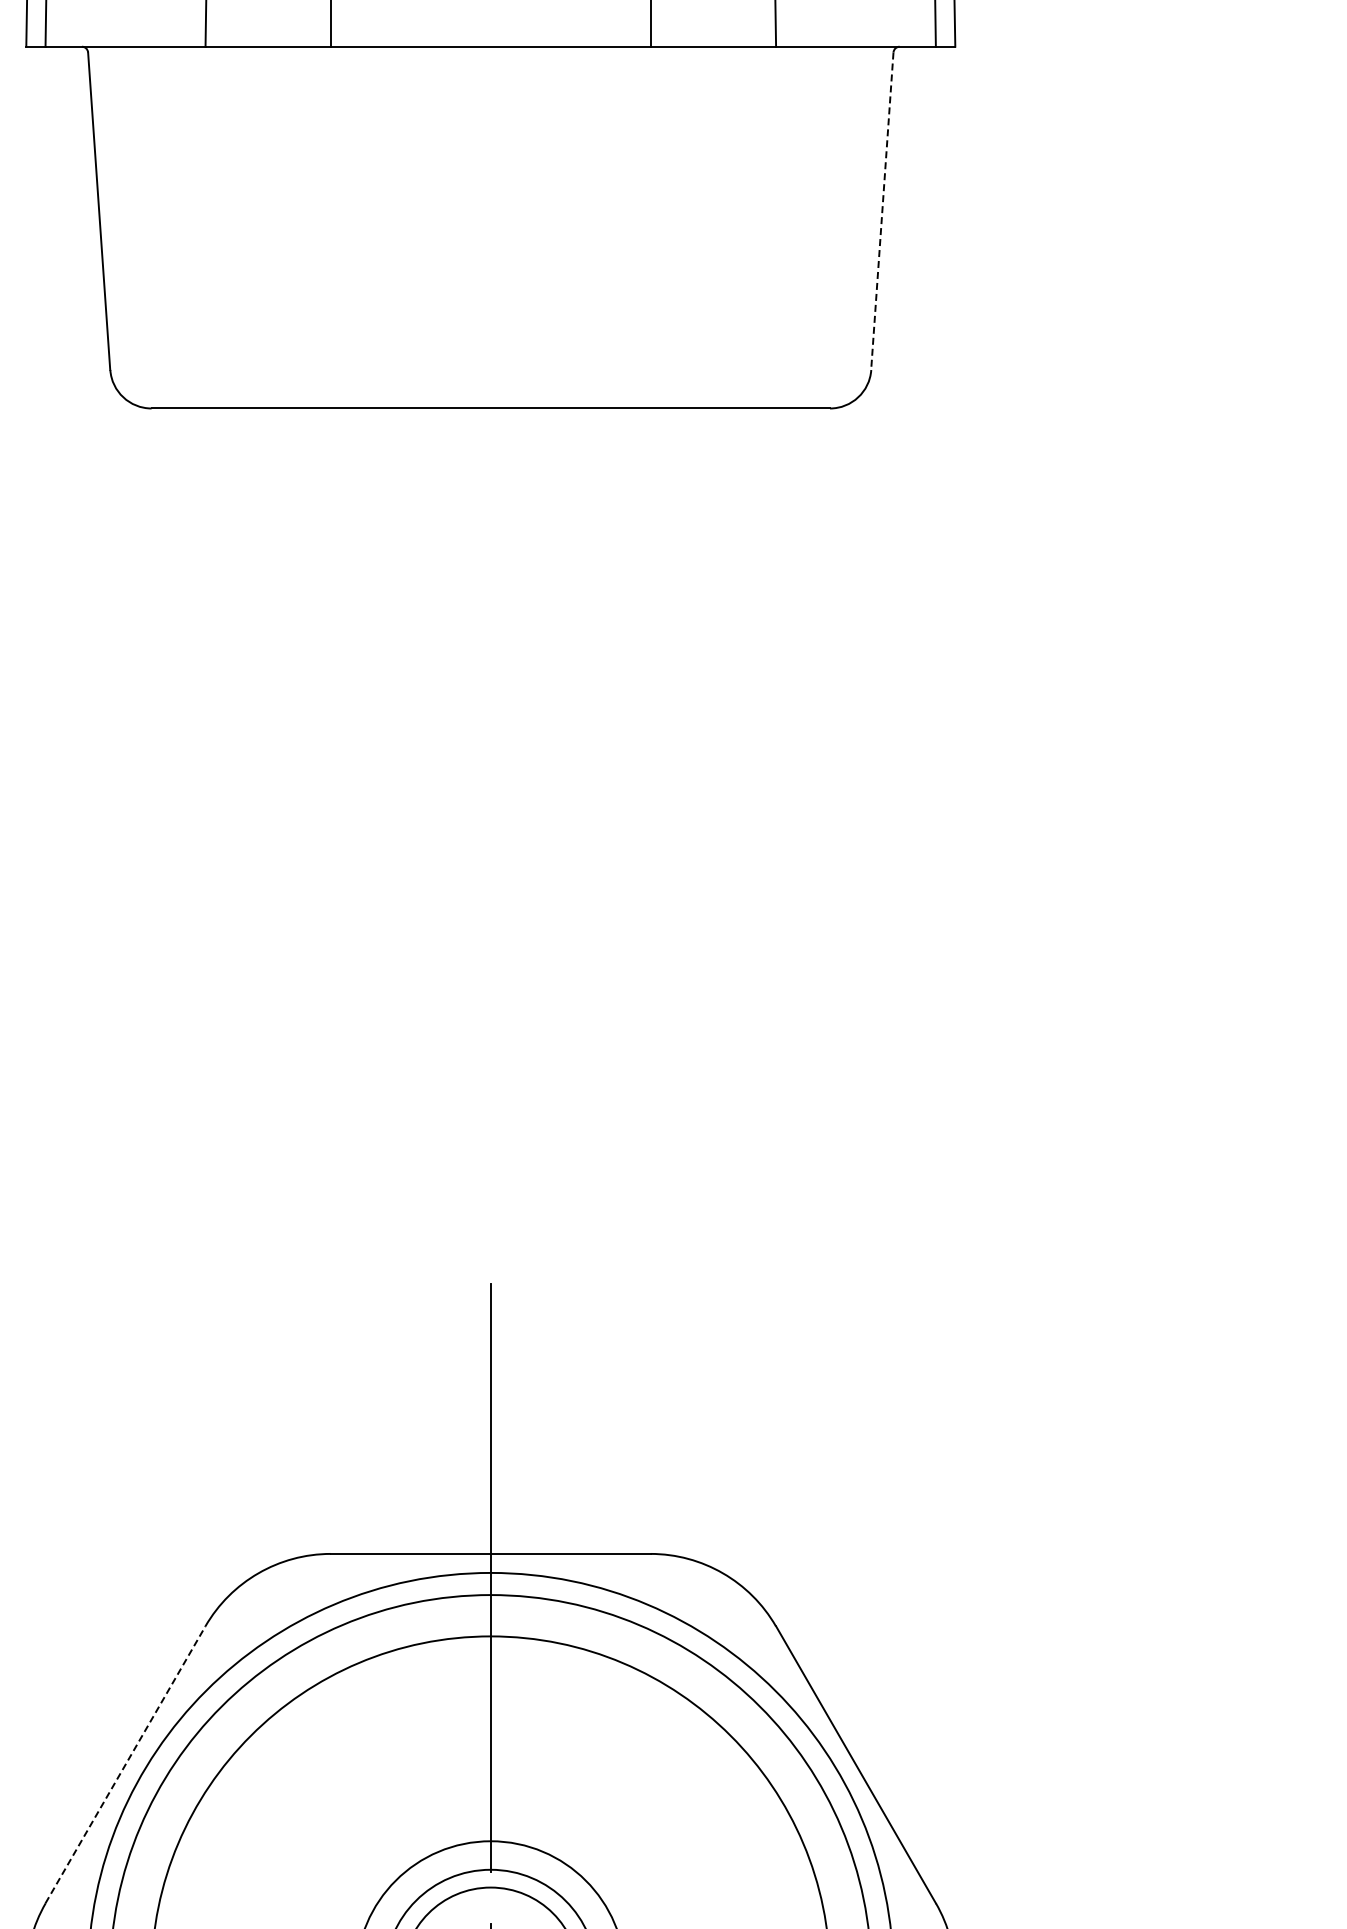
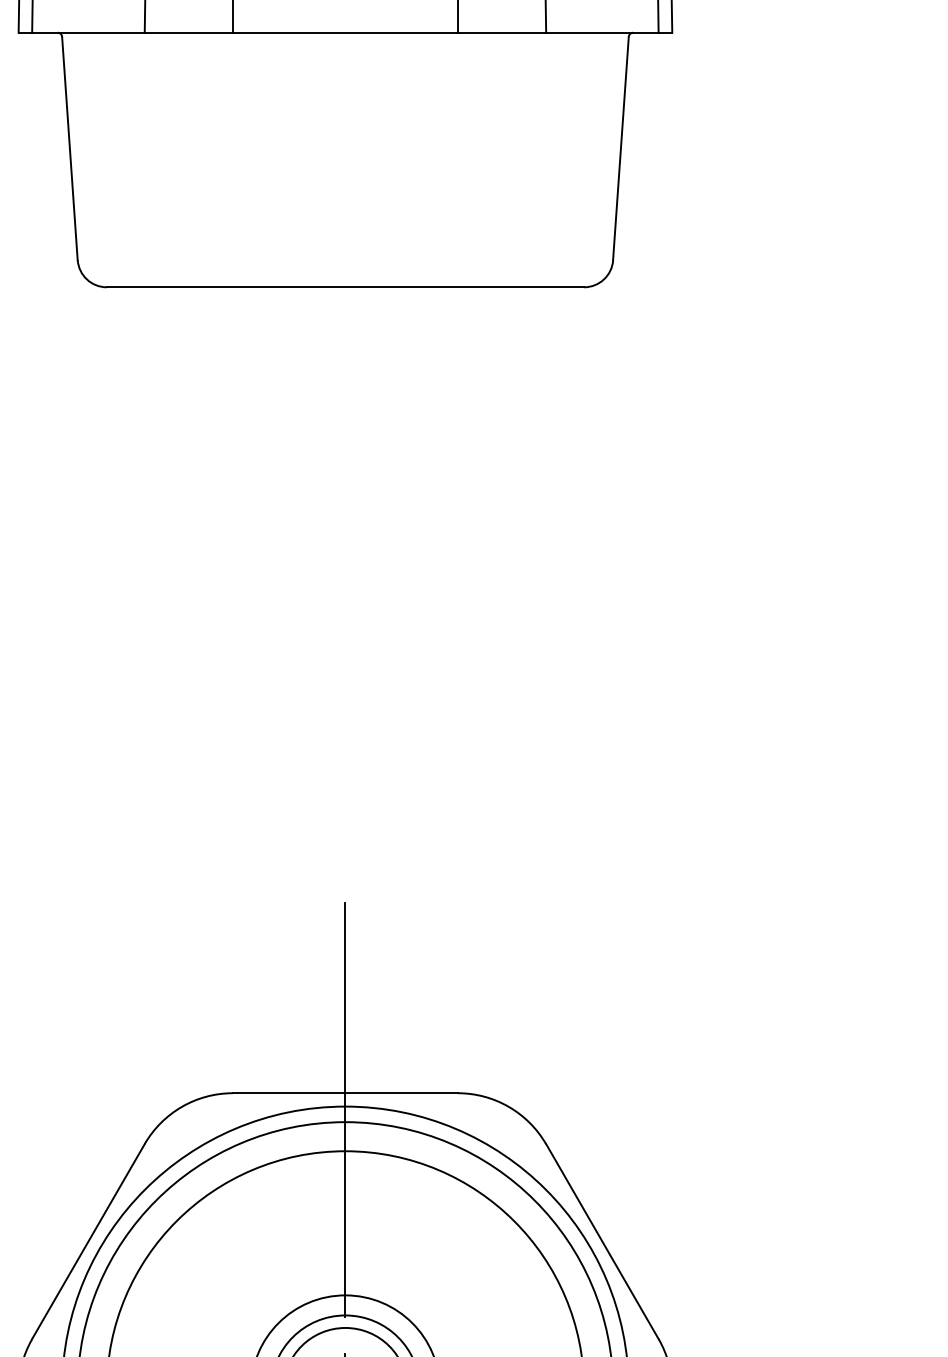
line: (882, 211) -> (621, 148), dashed -> solid
line: (125, 1764) -> (88, 1241), dashed -> solid

